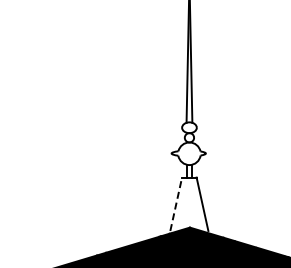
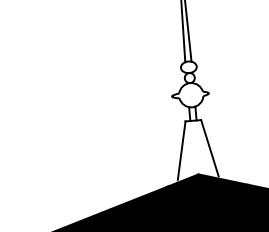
line: (176, 203) -> (181, 149), dashed -> solid

